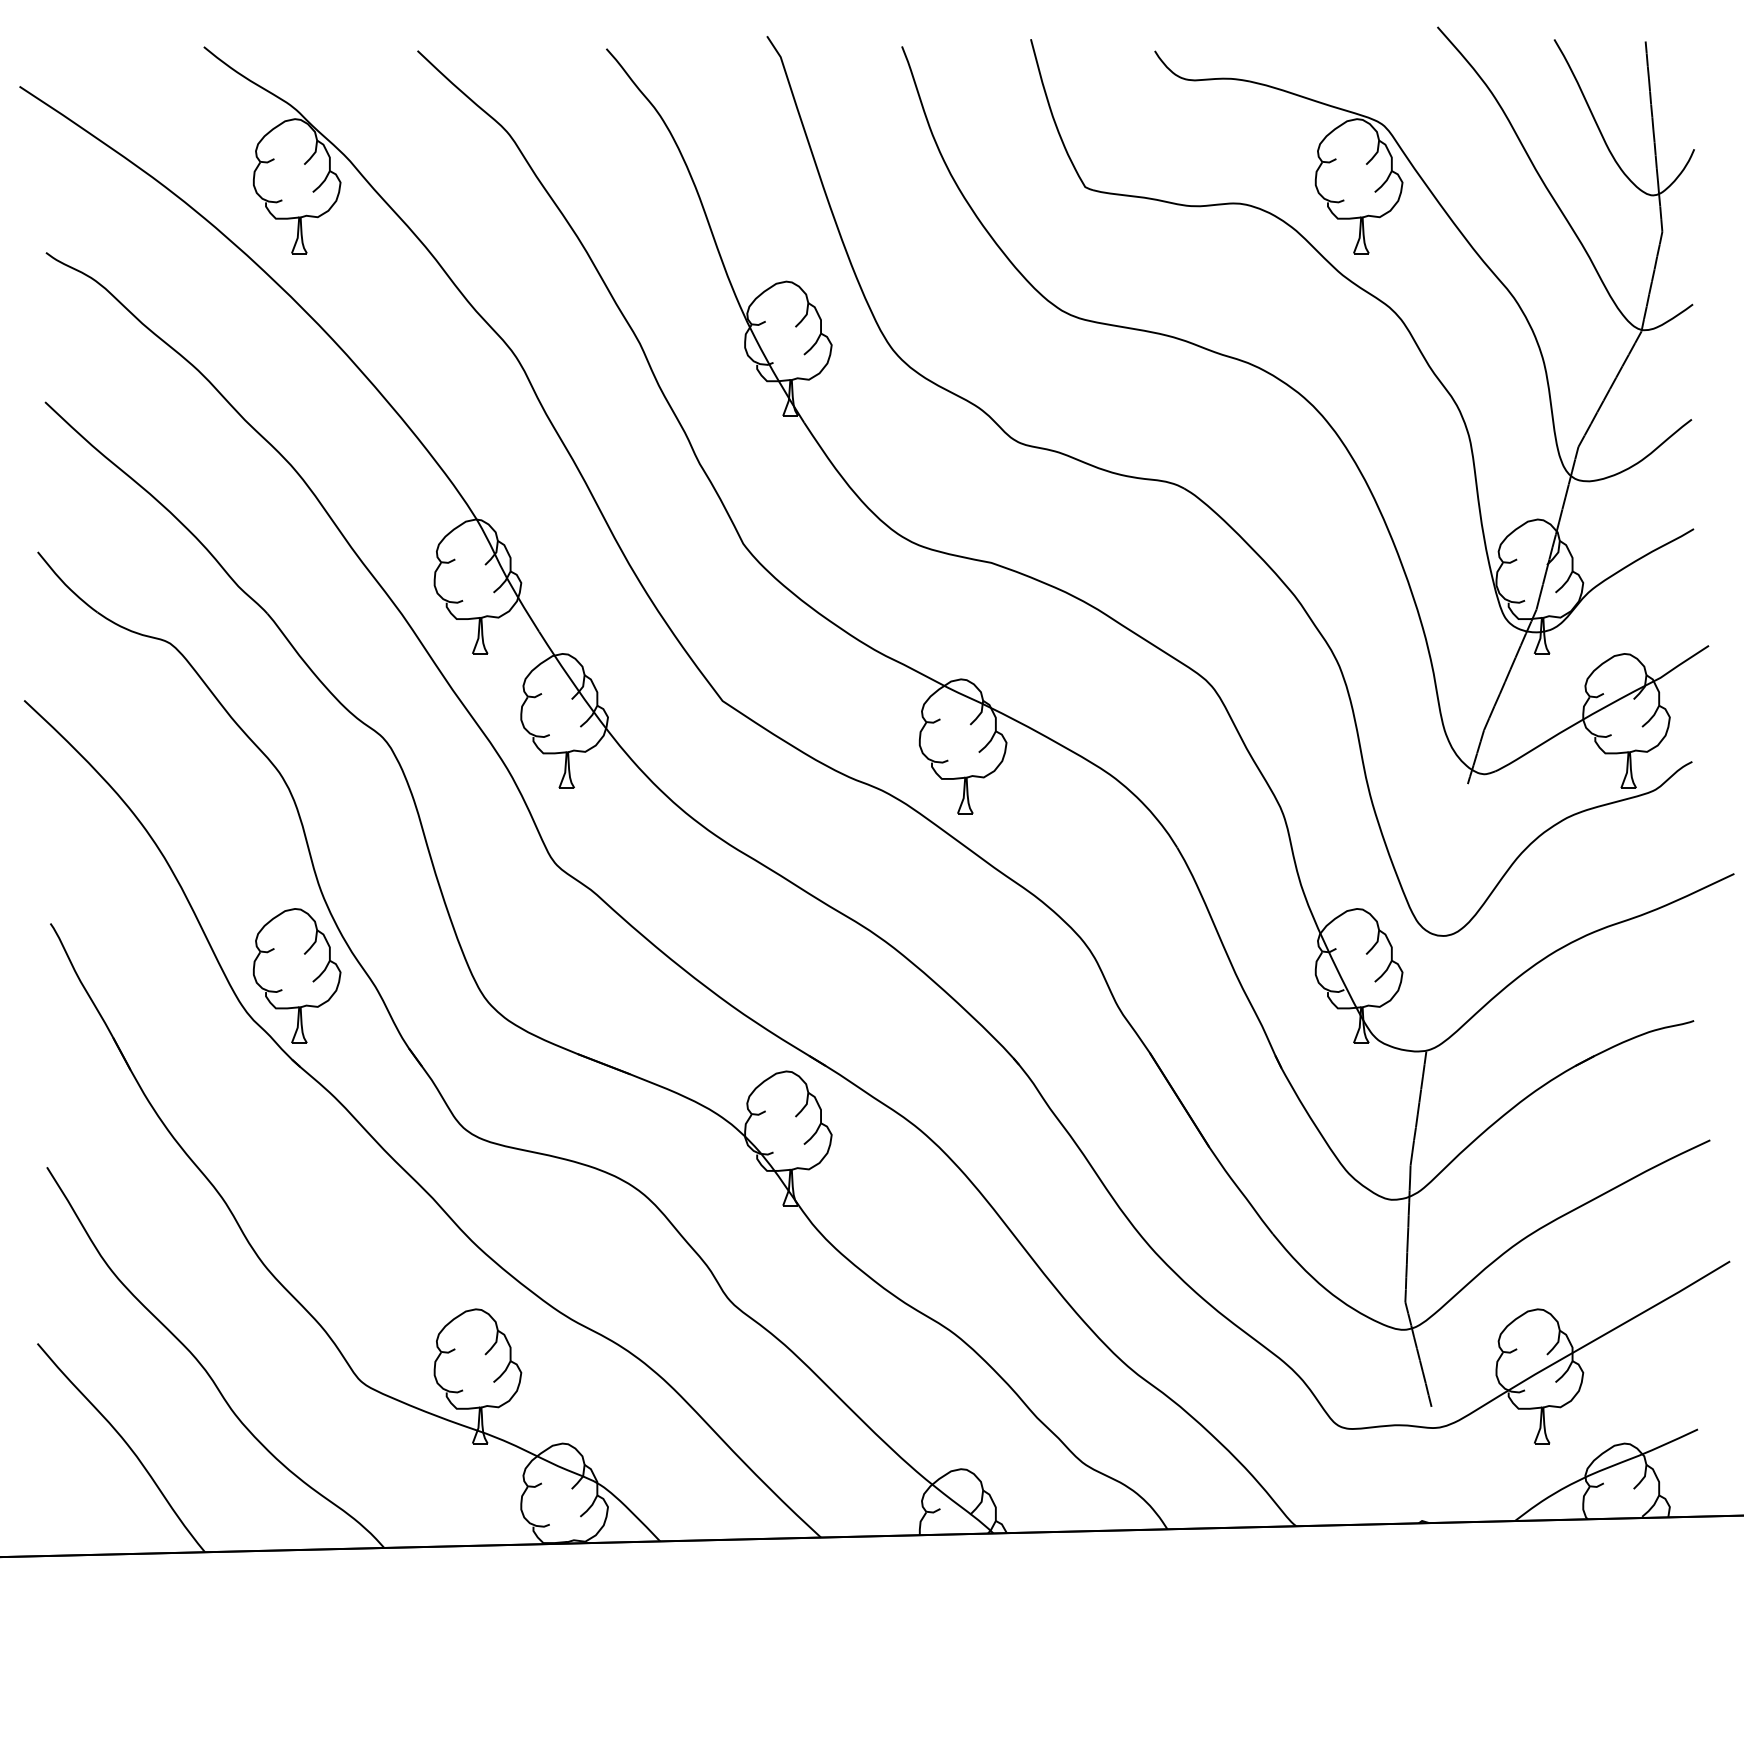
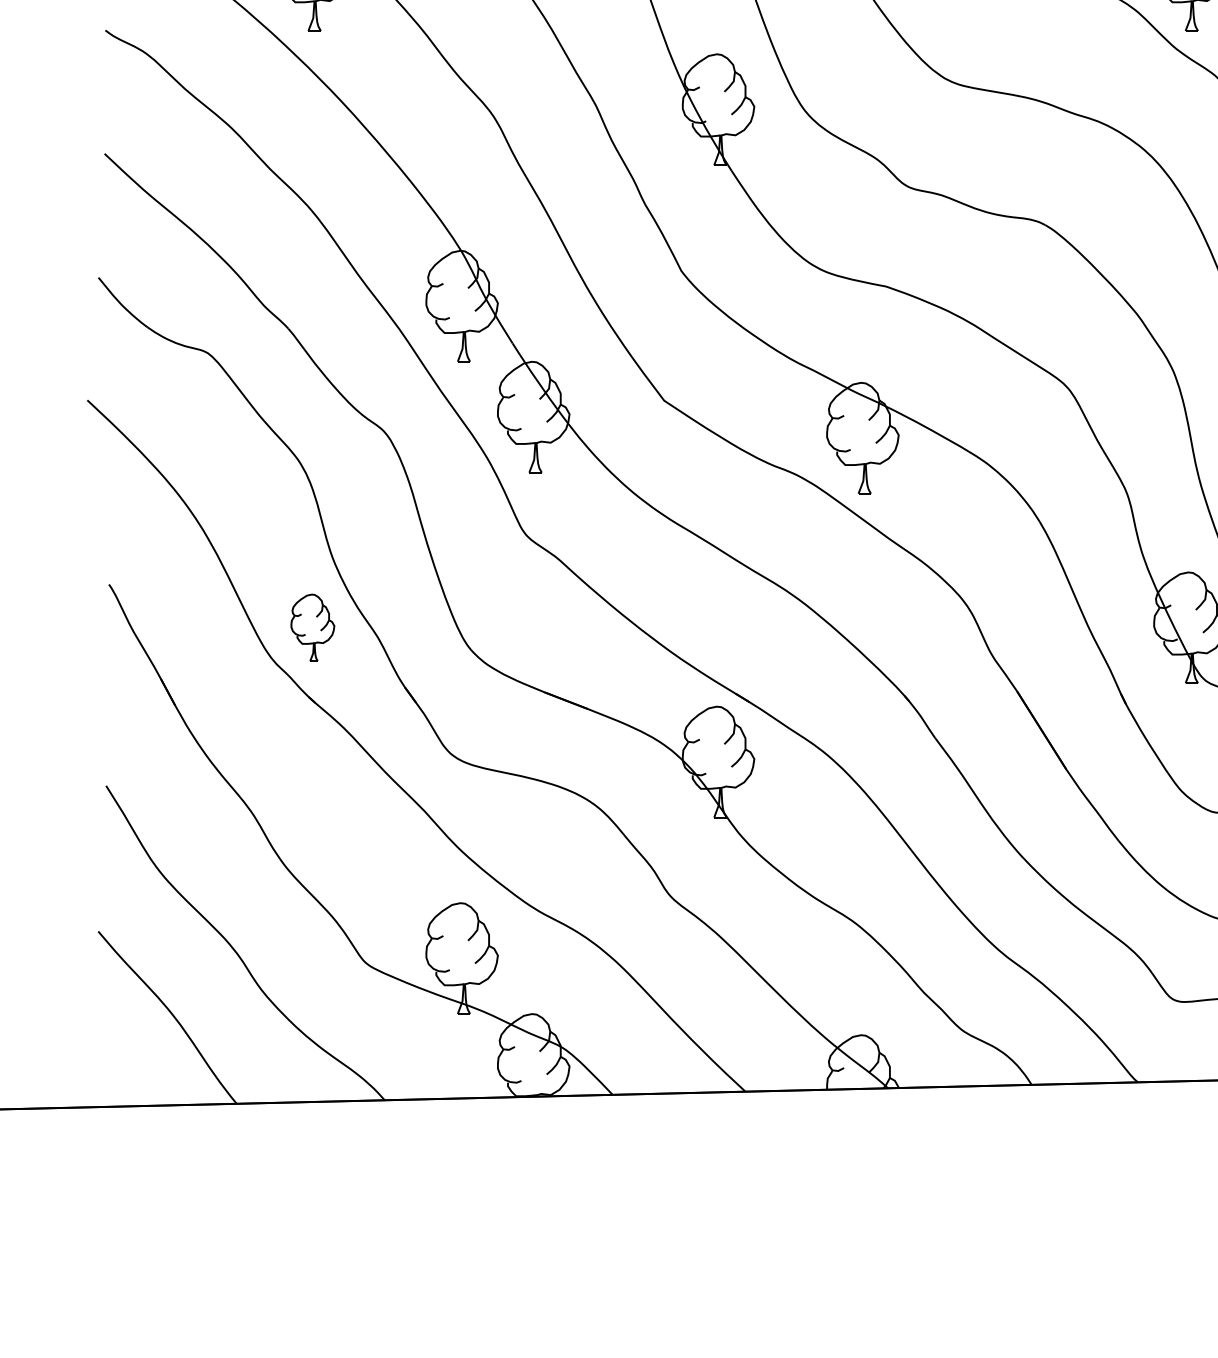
part: (297, 975) -> (313, 627), size x0.6

